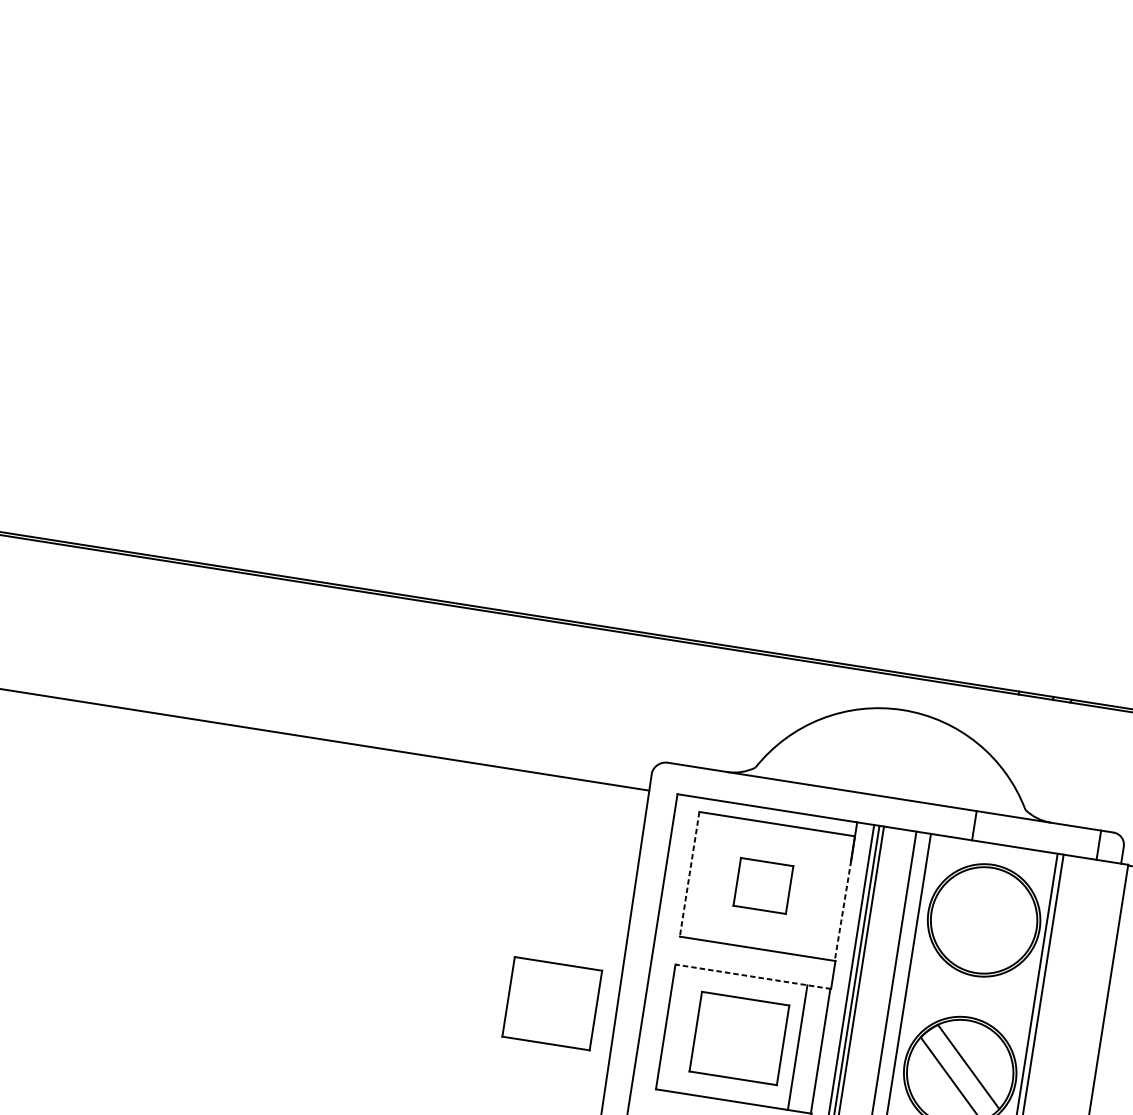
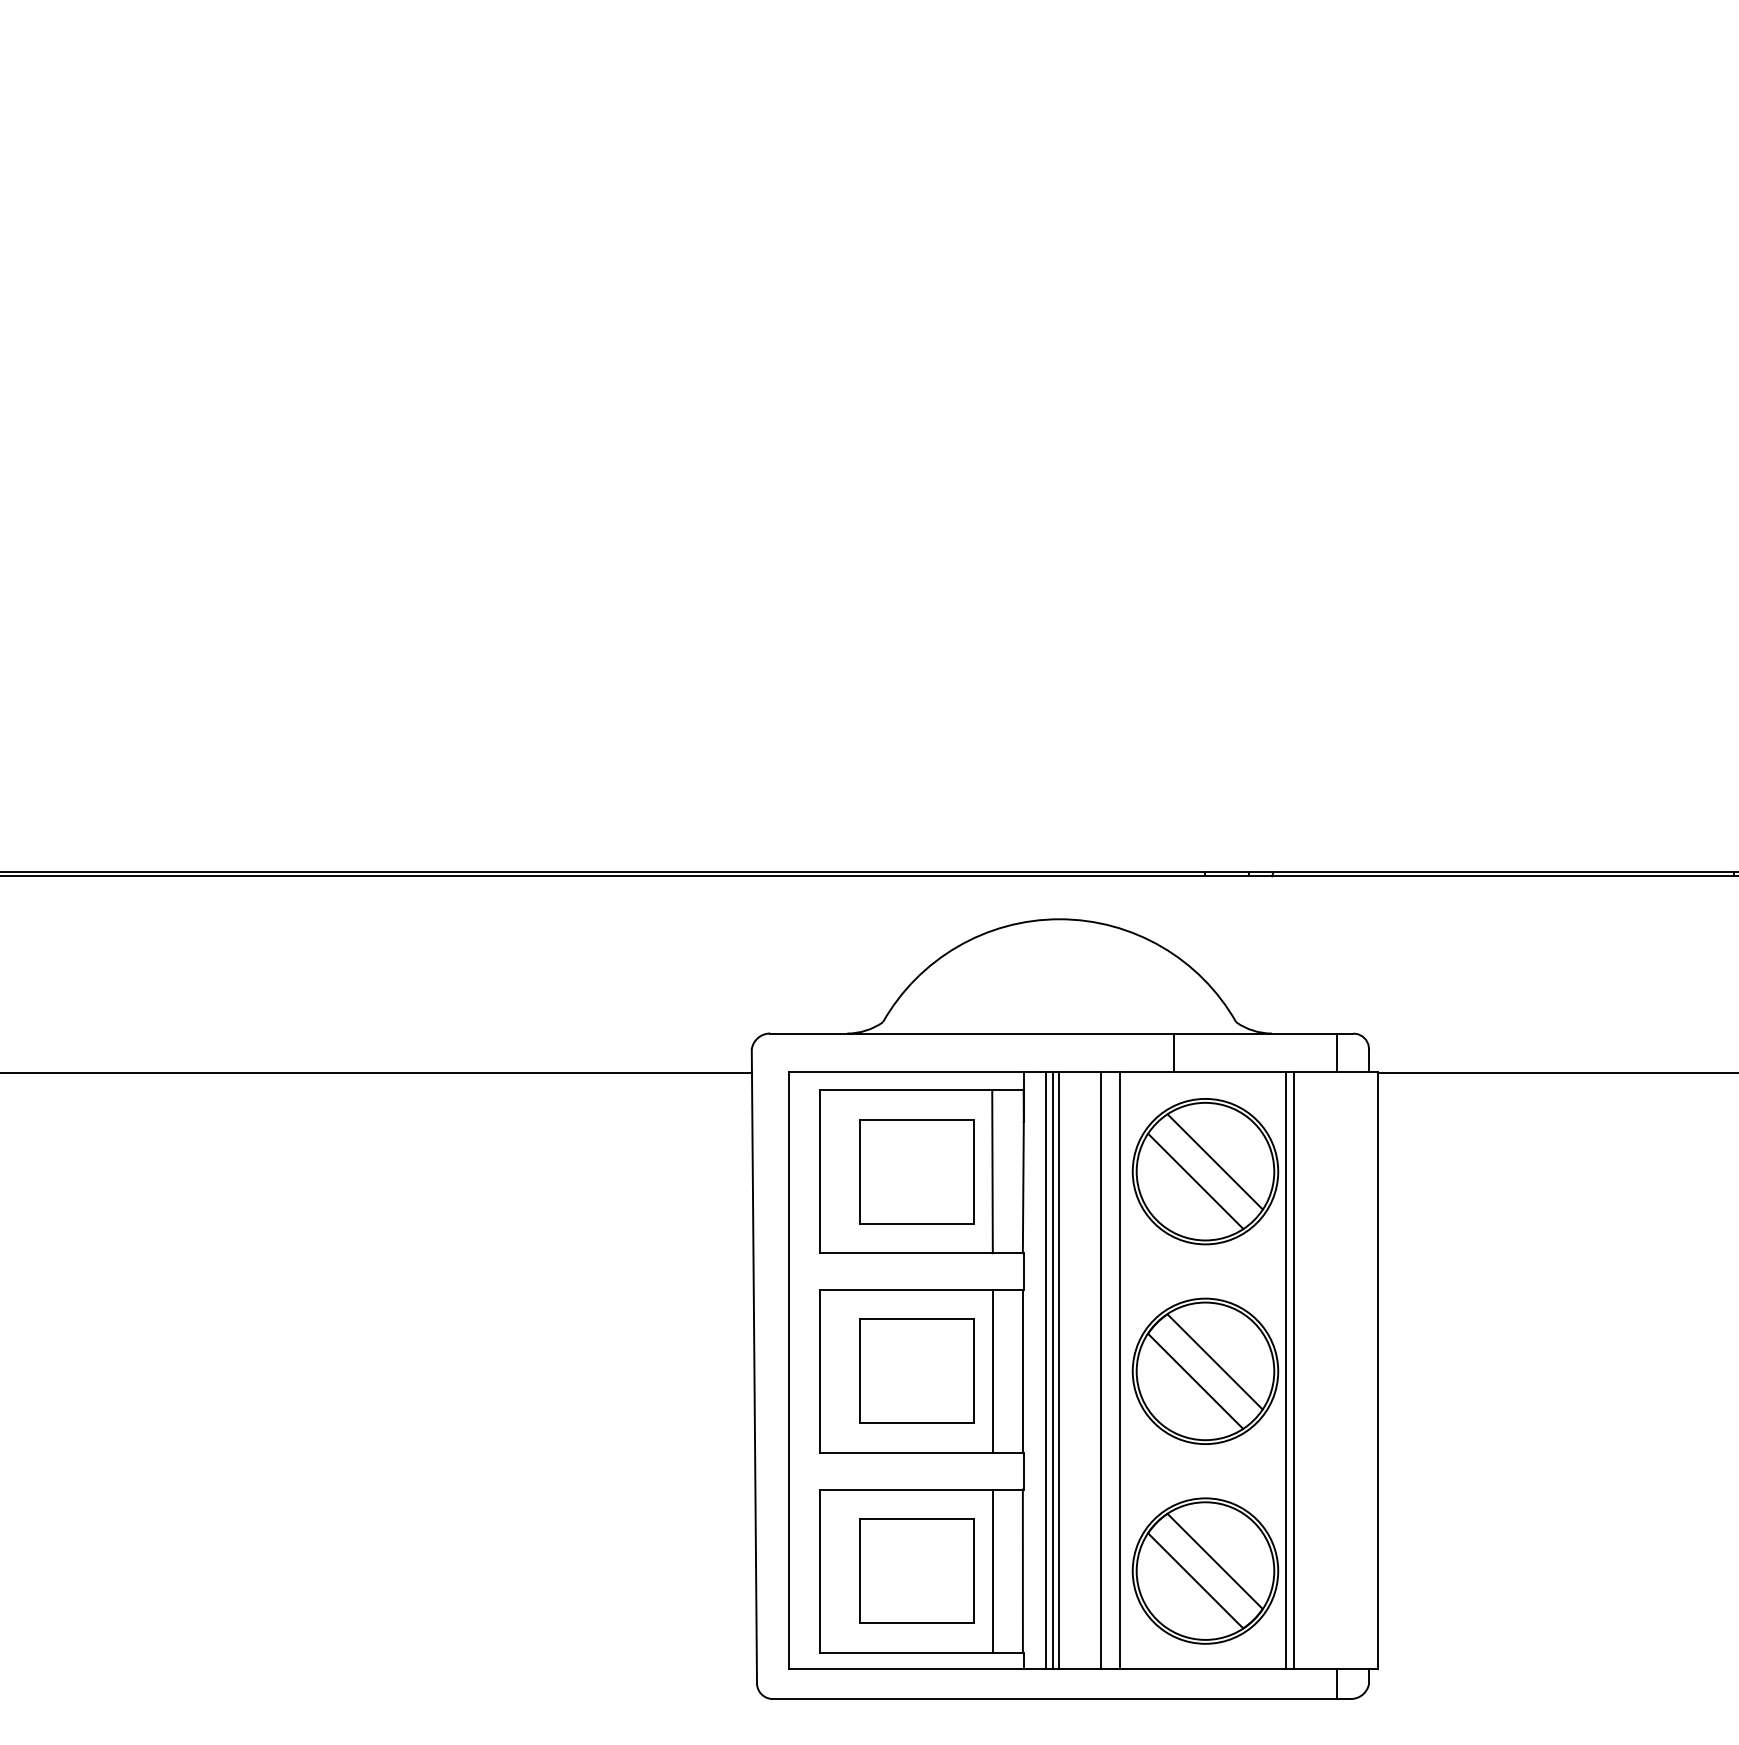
line: (689, 874) -> (820, 1171), dashed -> solid
part: (763, 885) -> (916, 1171), size x1.67
line: (821, 894) -> (992, 1171), added
line: (843, 910) -> (1023, 1187), dashed -> solid
line: (992, 913) -> (1214, 1161), added
line: (975, 926) -> (1195, 1181), added
line: (753, 976) -> (922, 1289), dashed -> solid
part: (552, 1003) -> (670, 1363), removed

